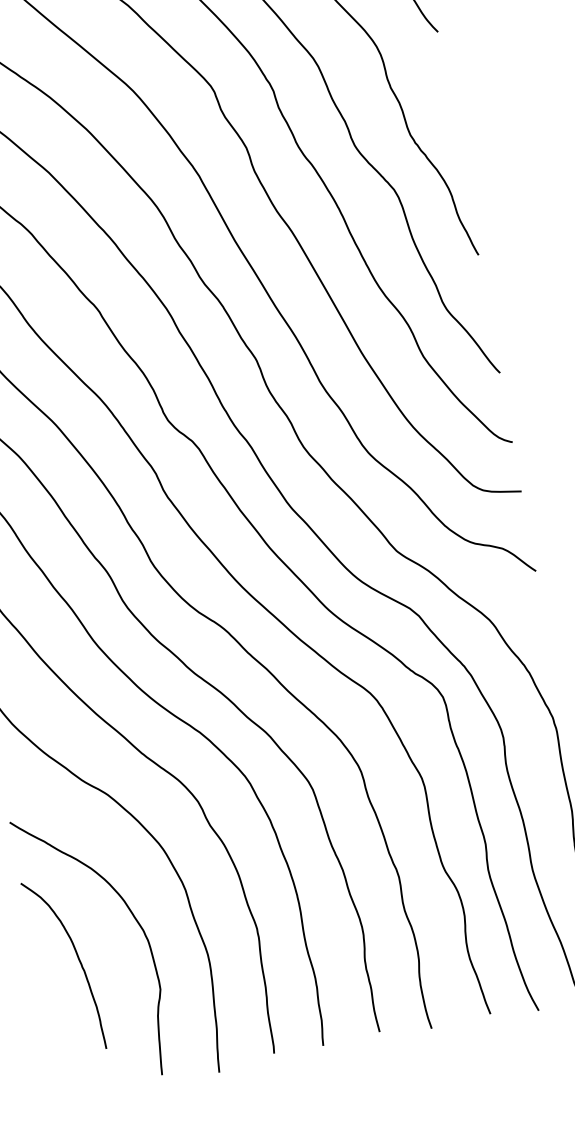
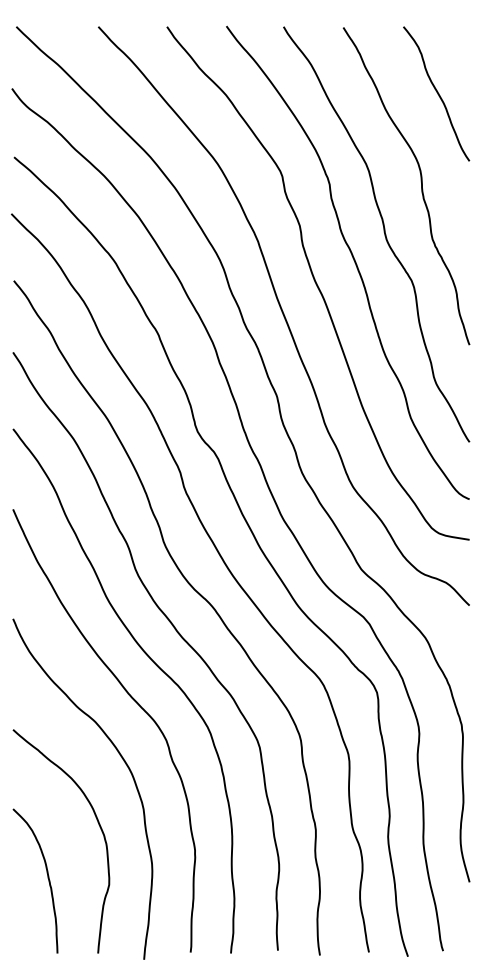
curve: (77, 960) -> (47, 878), moved

